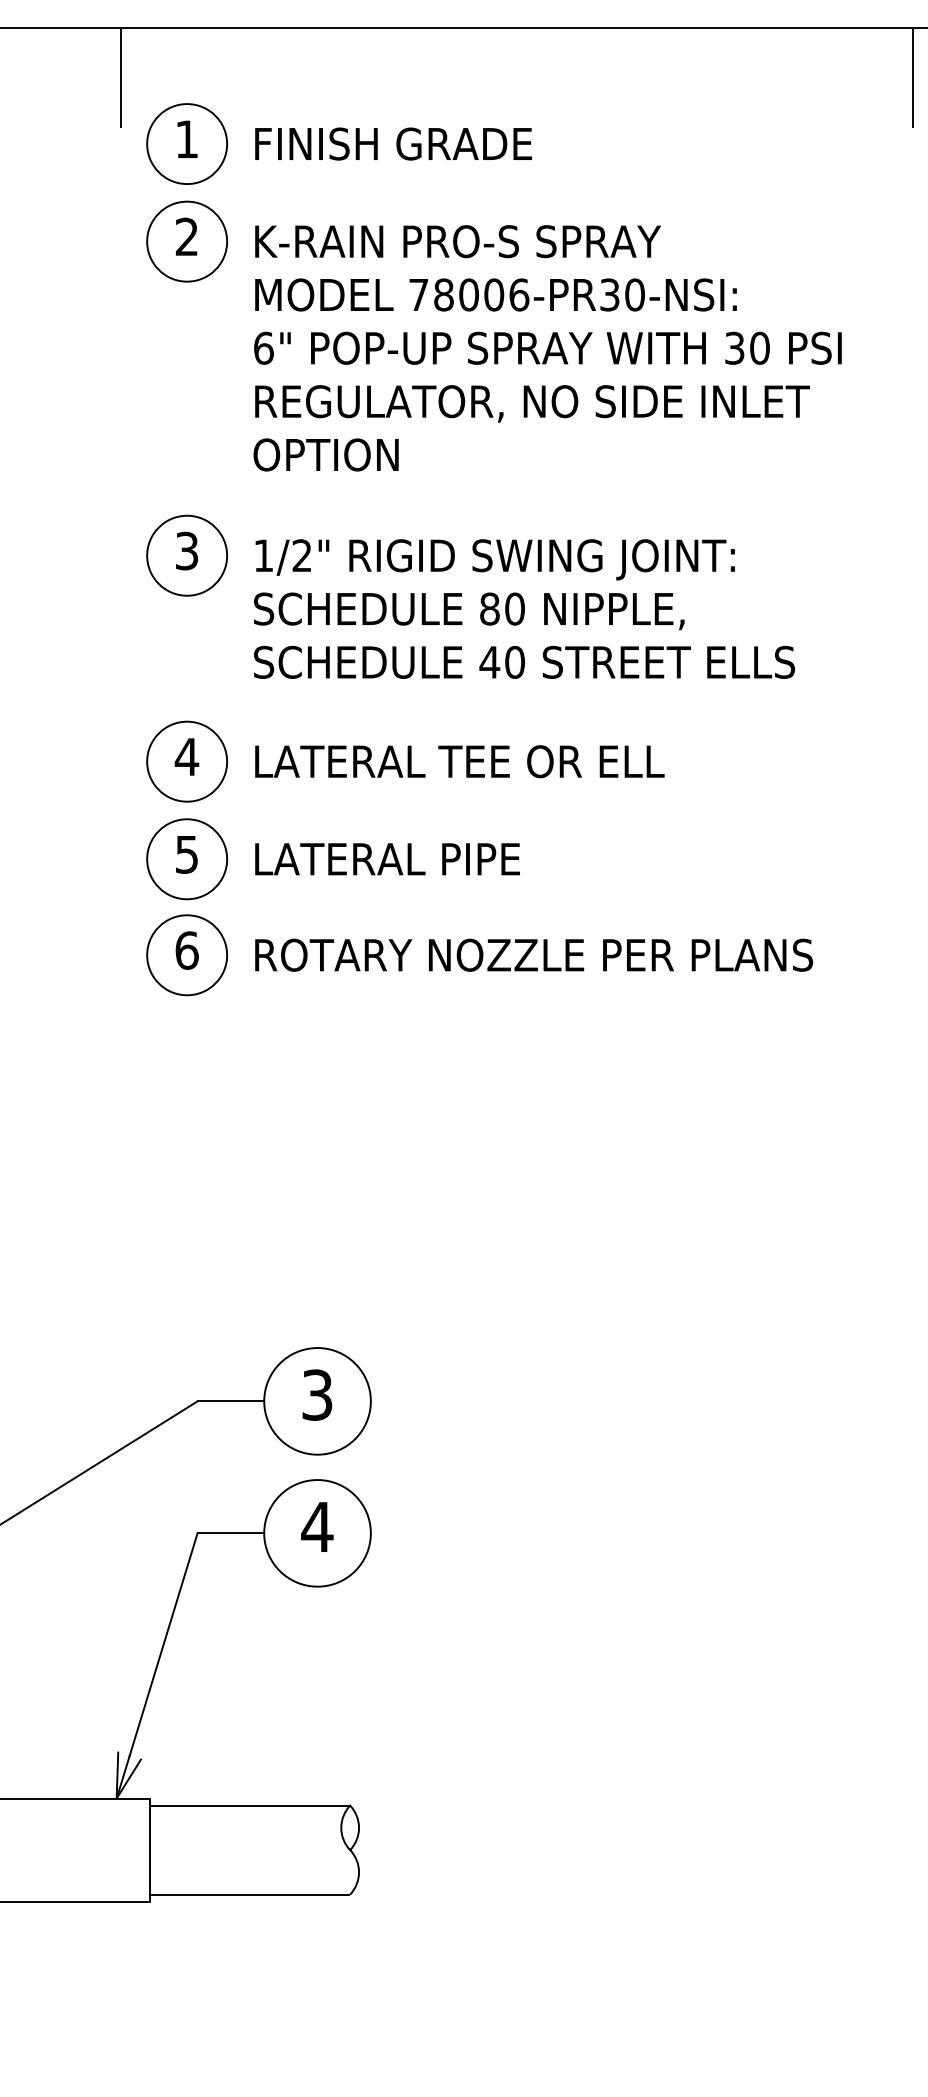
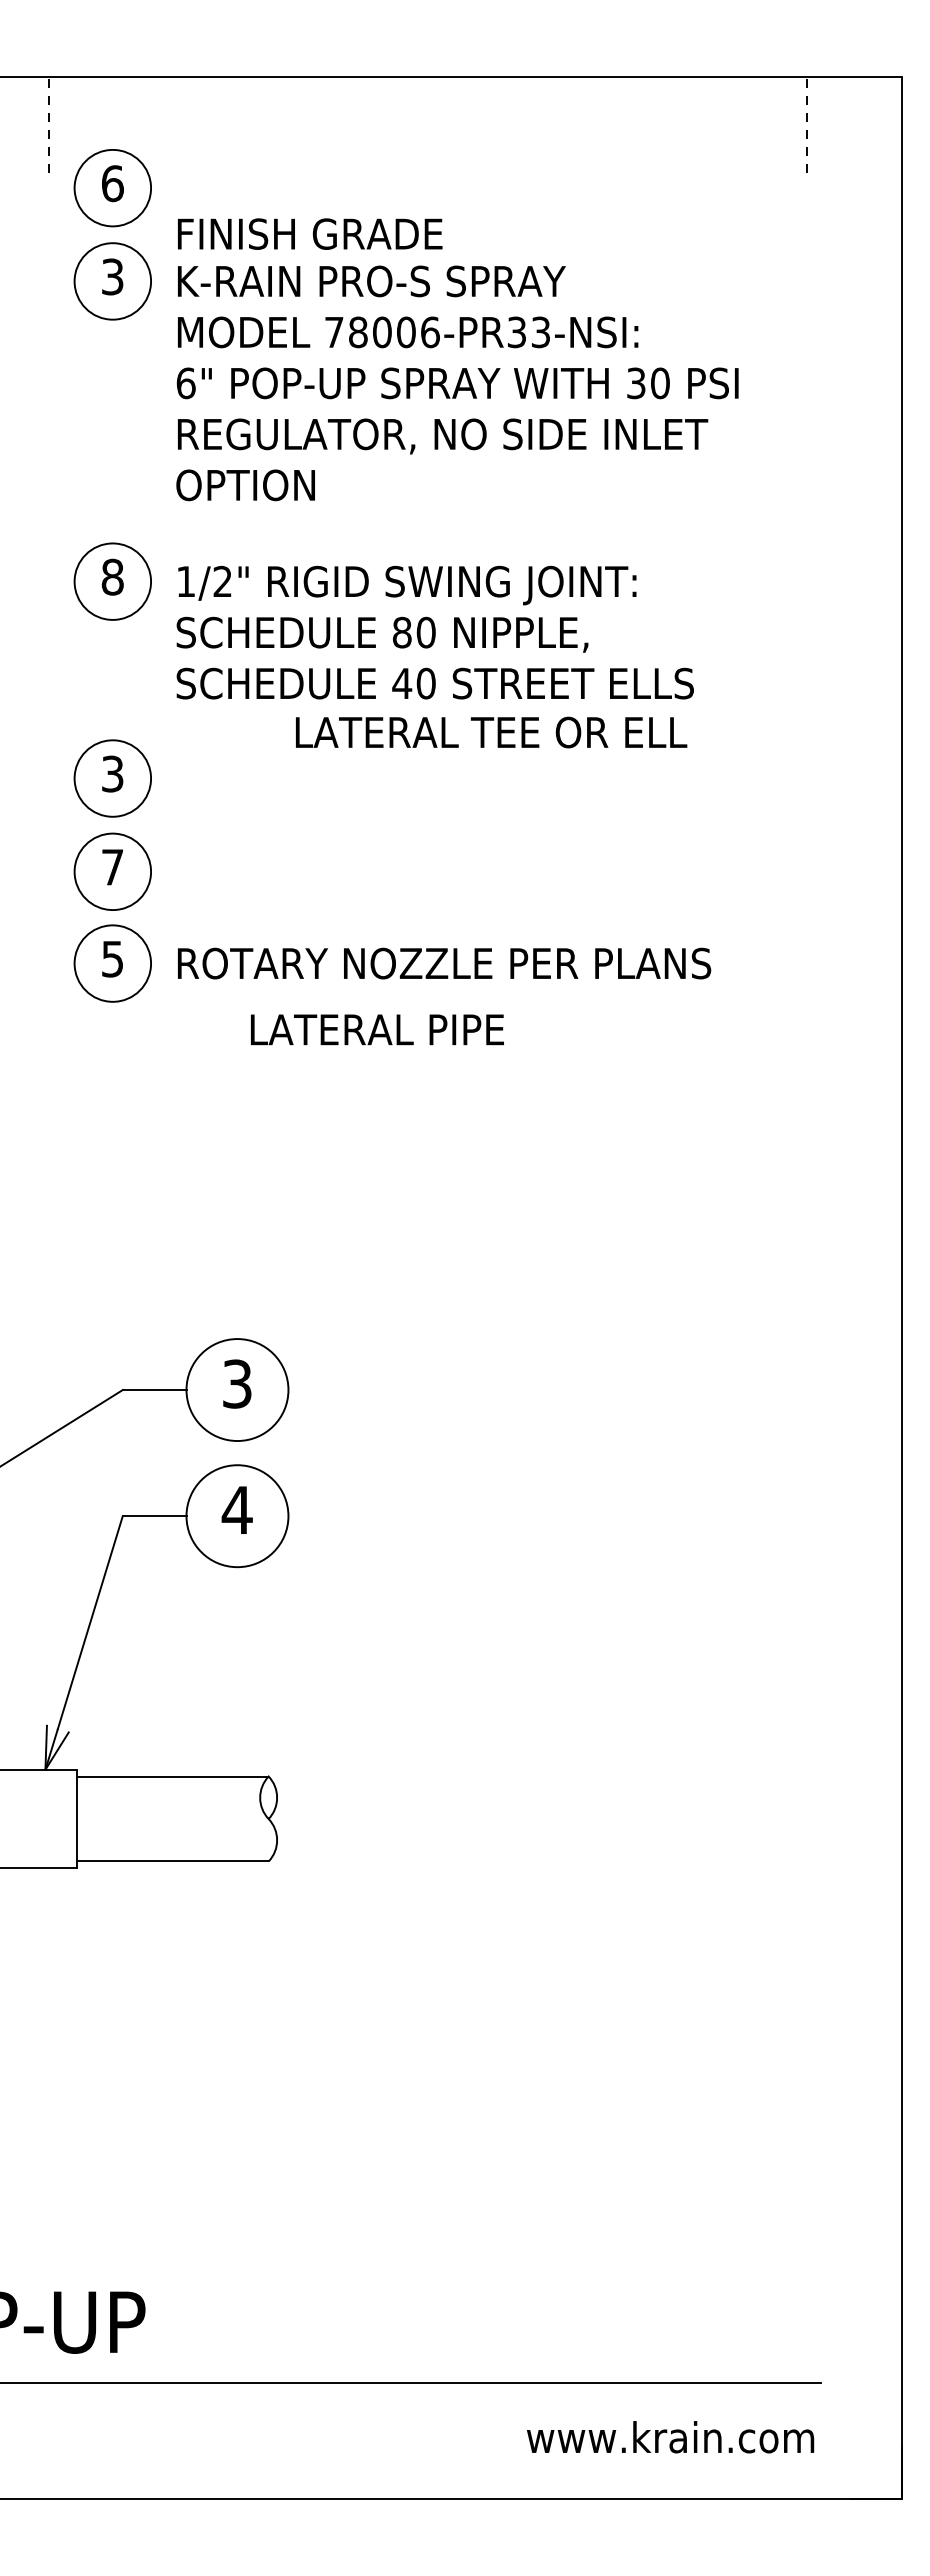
line: (120, 78) -> (49, 125), solid -> dashed
line: (912, 78) -> (806, 125), solid -> dashed
text: (186, 139) -> (112, 183), 1 -> 6
text: (393, 143) -> (310, 233), moved
text: (186, 236) -> (112, 276), 2 -> 3
text: (634, 295) -> (540, 332), 78006-PR30-NSI:^J6" -> 78006-PR33-NSI:^J6"
text: (186, 550) -> (112, 576), 3 -> 8
text: (186, 756) -> (112, 773), 4 -> 3
text: (459, 761) -> (491, 732), moved
text: (186, 854) -> (112, 867), 5 -> 7
text: (387, 858) -> (377, 1029), moved
text: (186, 949) -> (112, 958), 6 -> 5

